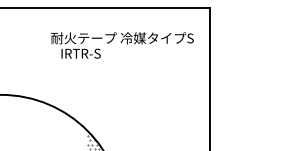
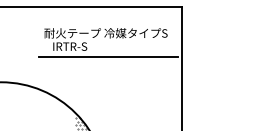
line: (125, 65) -> (108, 56), added

